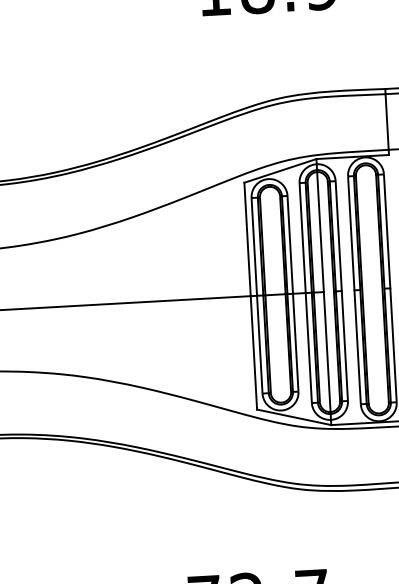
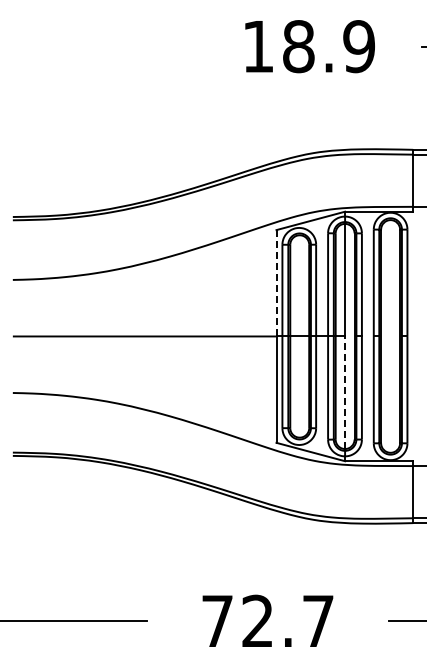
line: (247, 238) -> (276, 282), solid -> dashed
line: (327, 351) -> (345, 392), solid -> dashed

